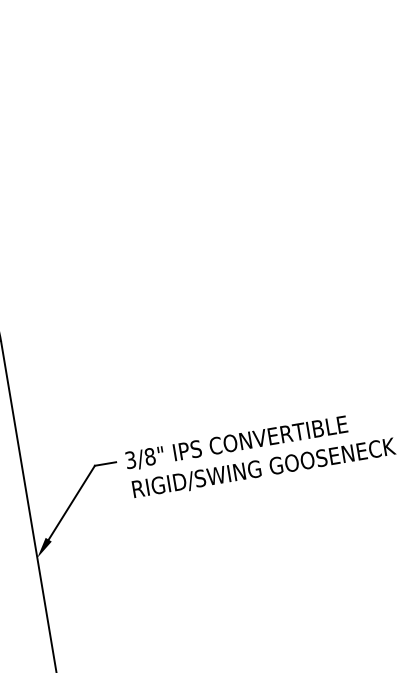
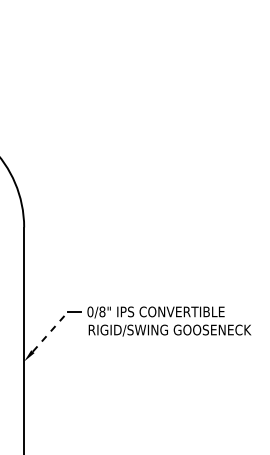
text: (130, 459) -> (90, 311), 3/8" -> 0/8"
line: (71, 502) -> (50, 331), solid -> dashed

